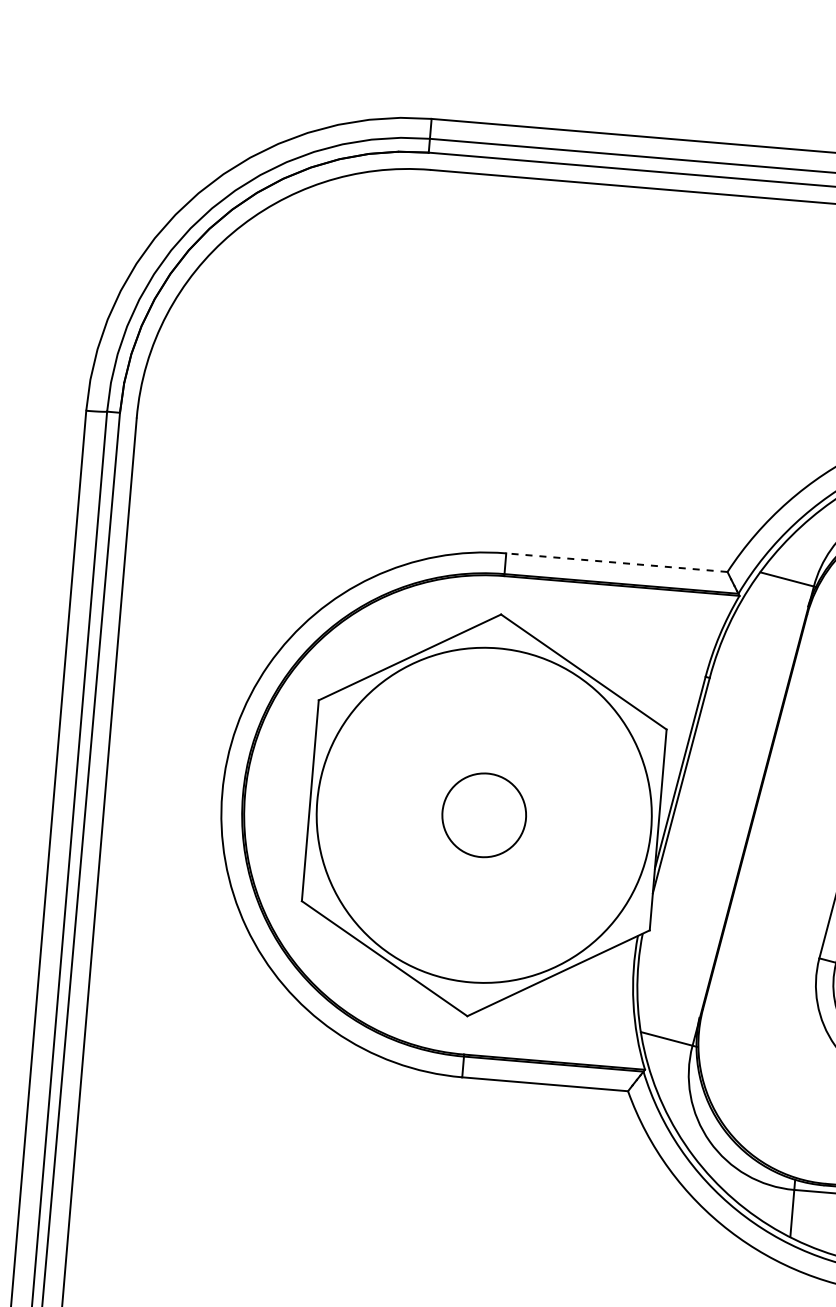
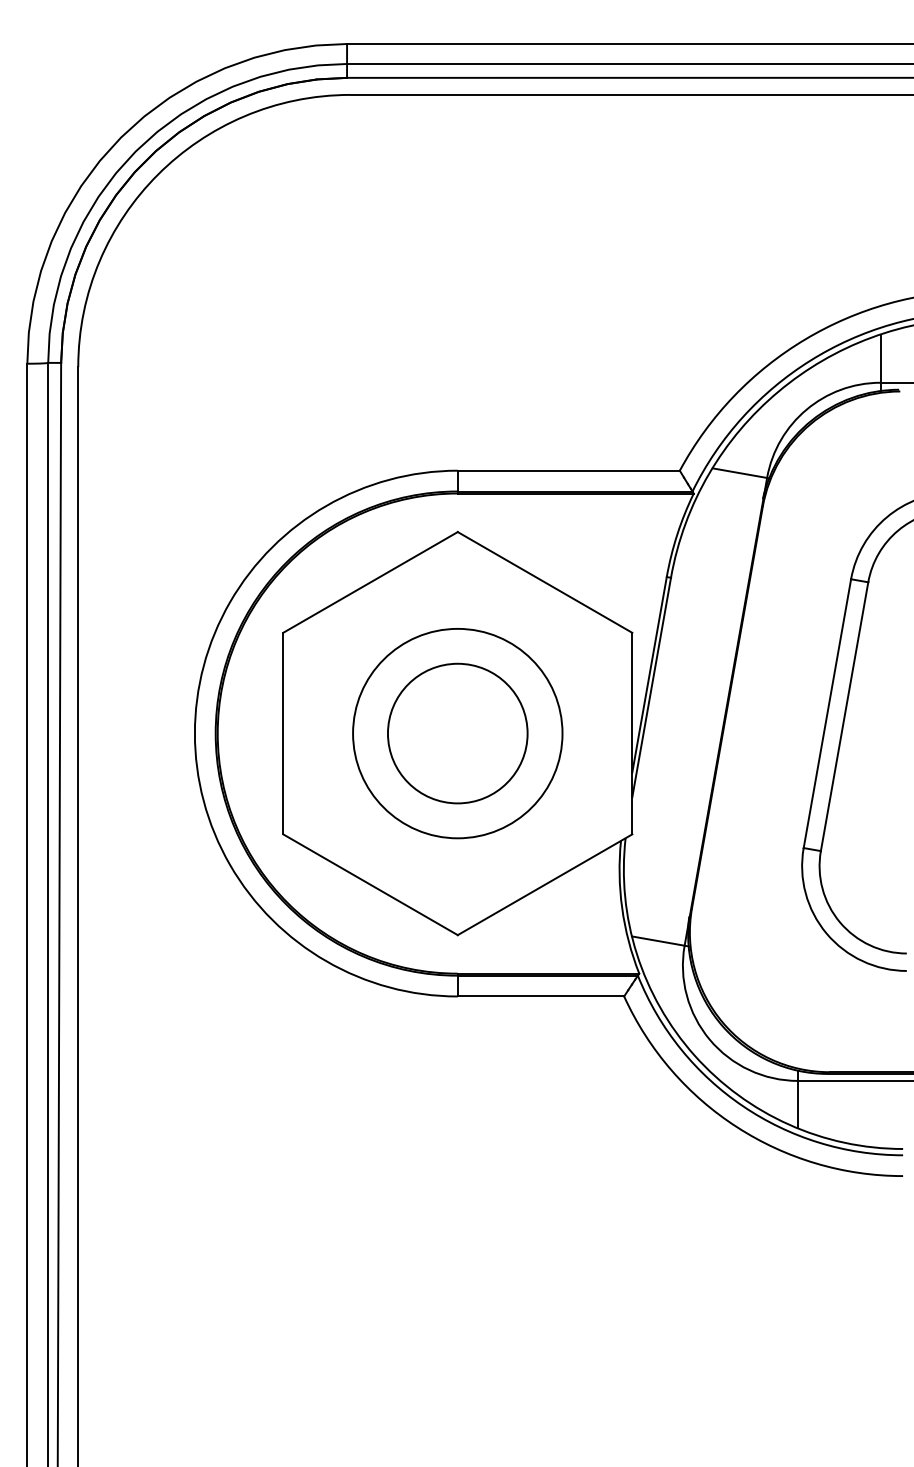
line: (616, 562) -> (568, 470), dashed -> solid
circle: (483, 815) -> (457, 733), size x0.62
circle: (483, 815) -> (457, 733), size x1.67

